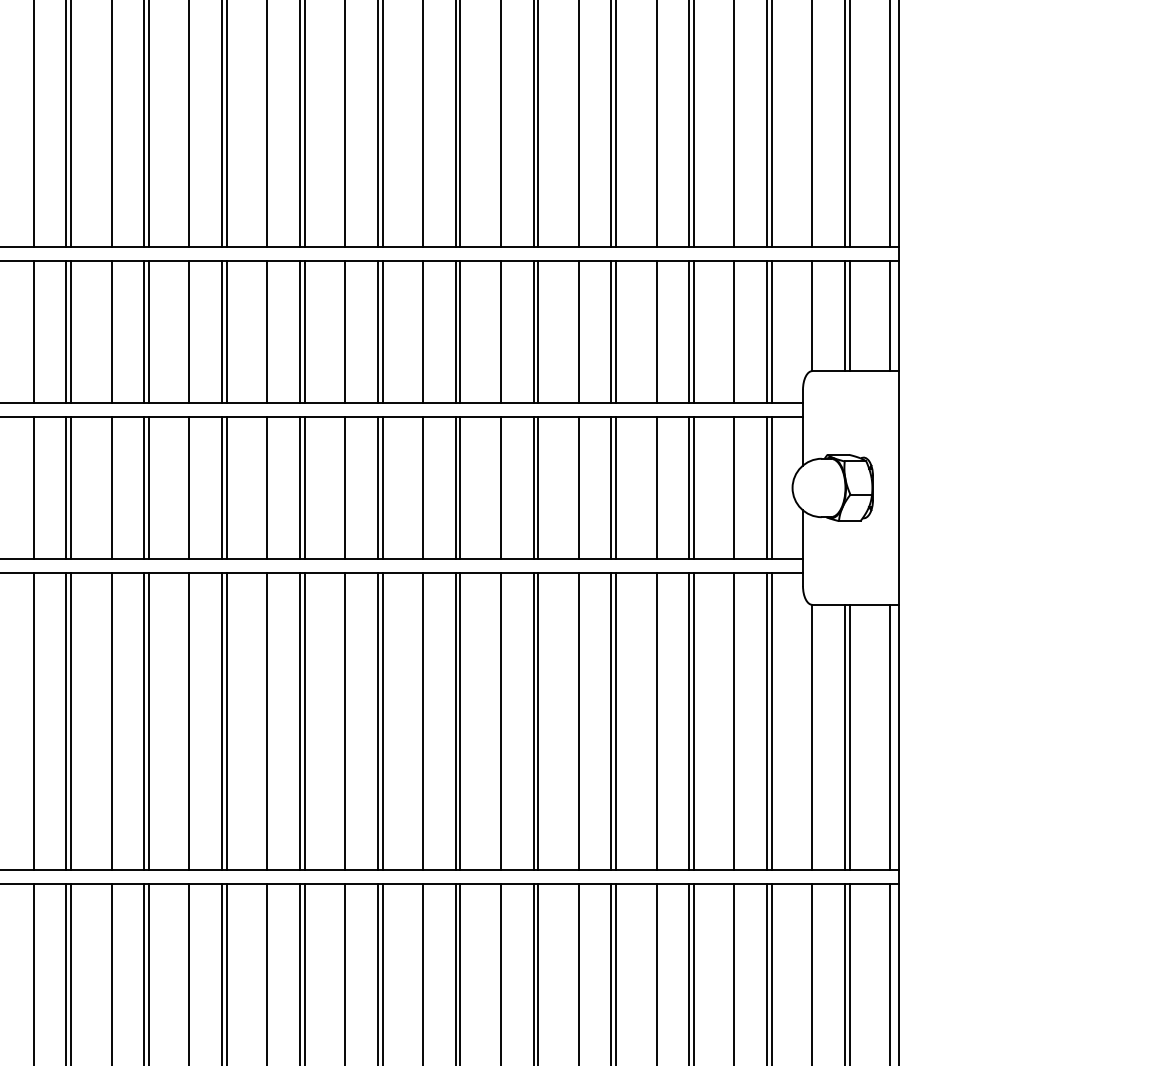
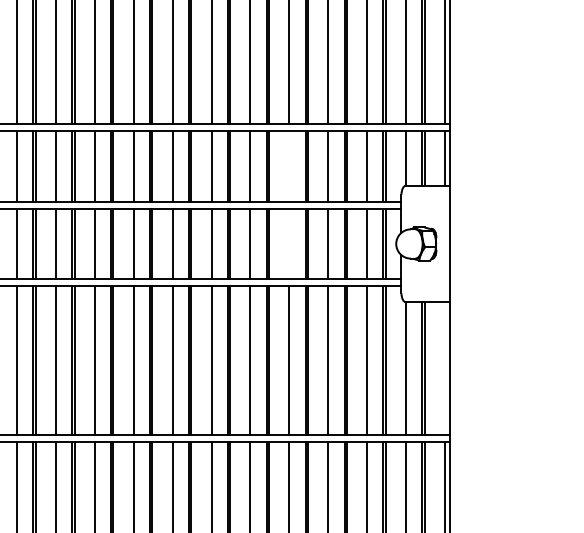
line: (578, 330) -> (289, 165), removed
line: (578, 486) -> (289, 243), removed
line: (889, 737) -> (444, 368), removed

